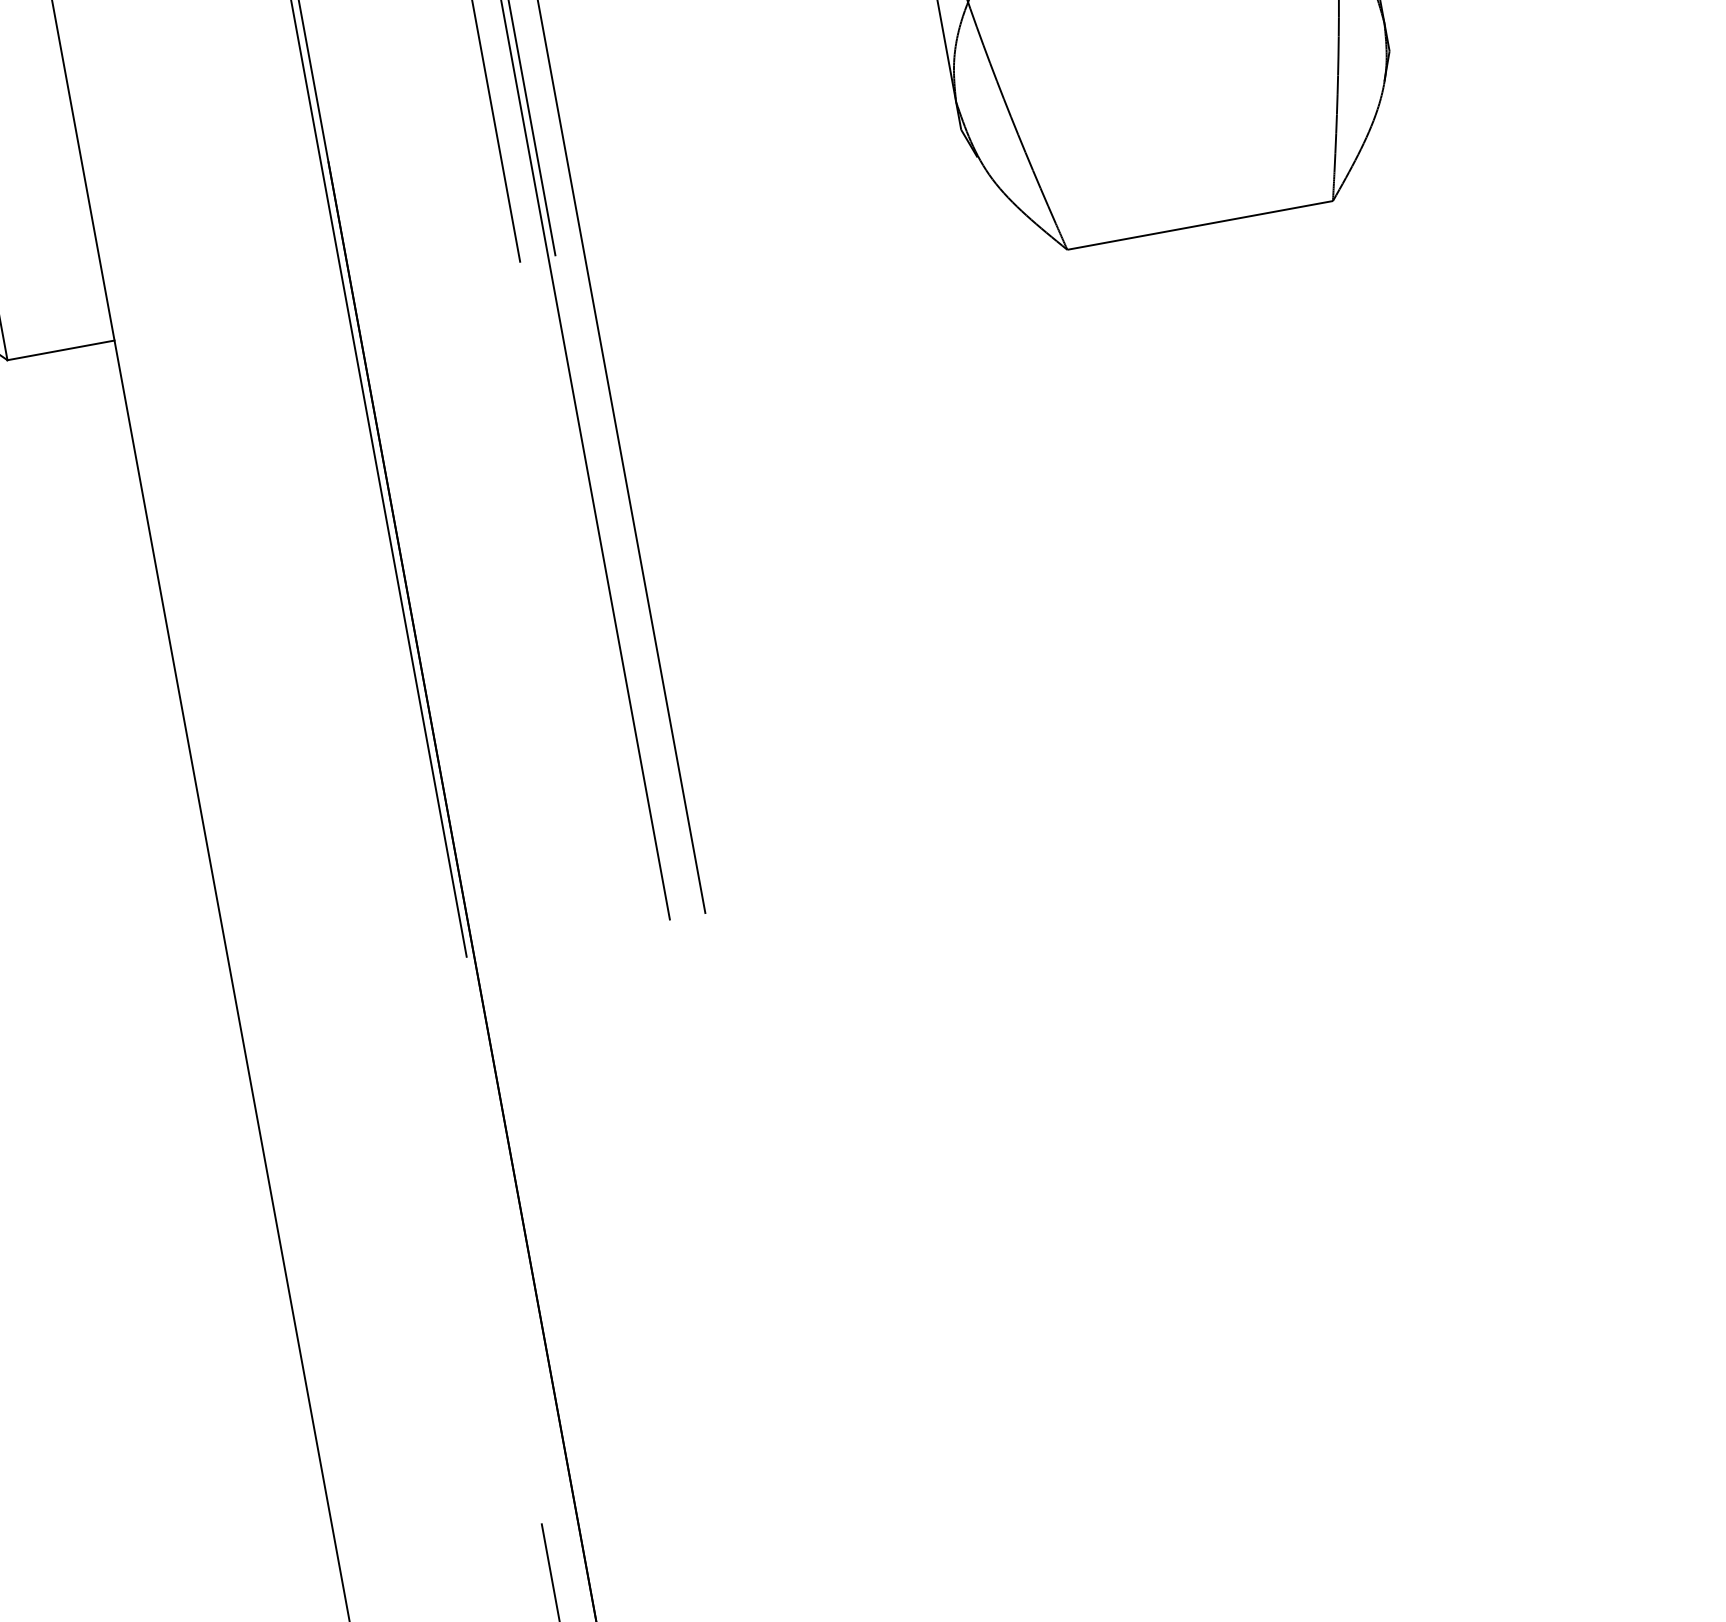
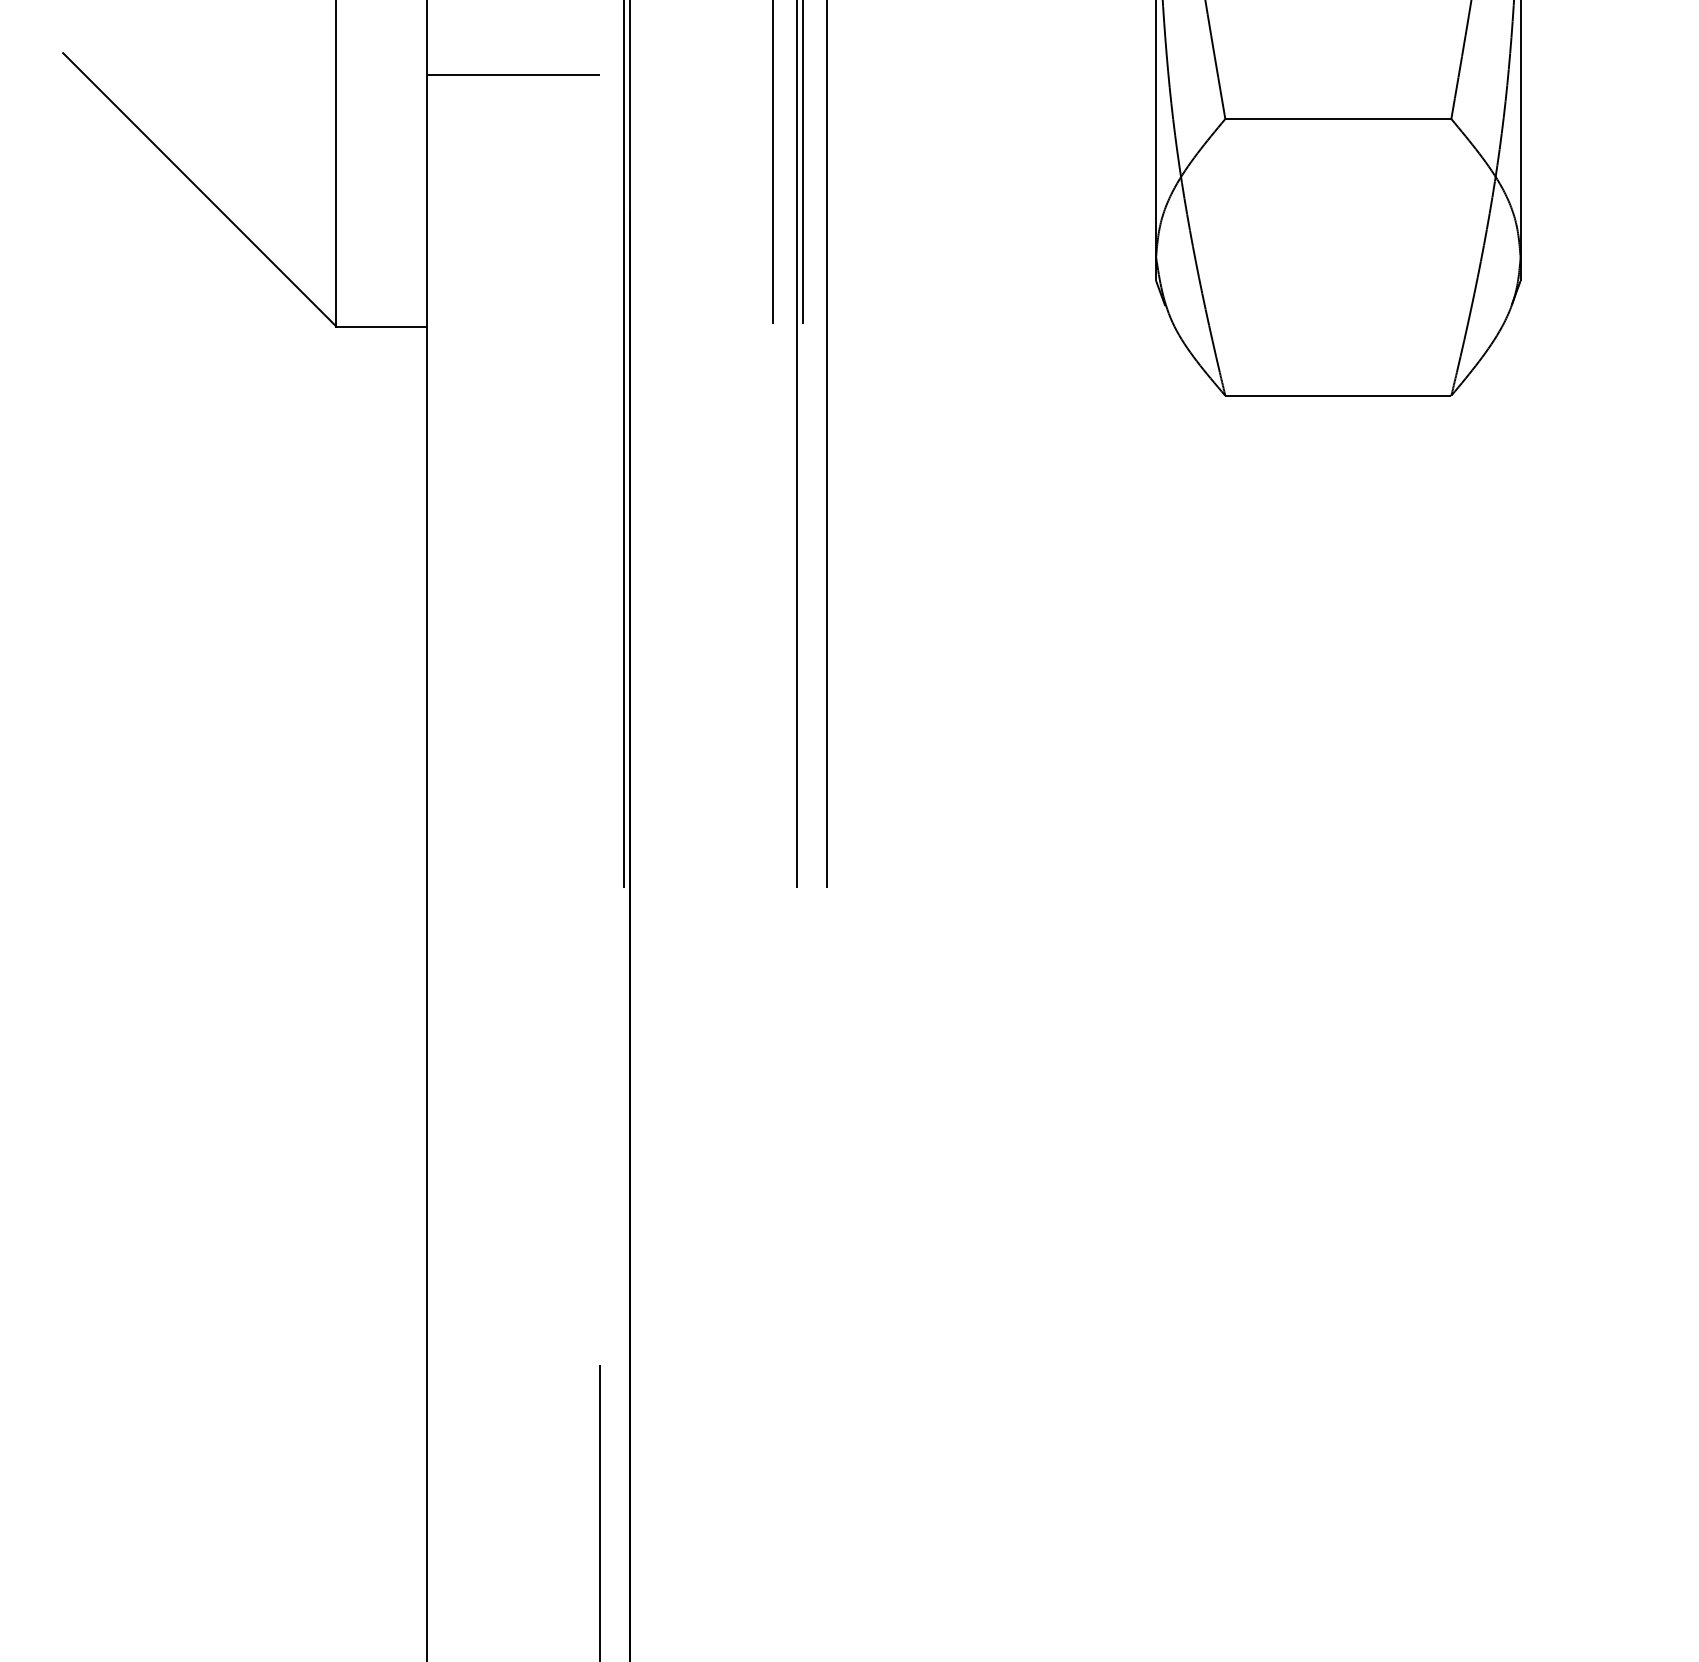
line: (161, 25) -> (513, 74), added

